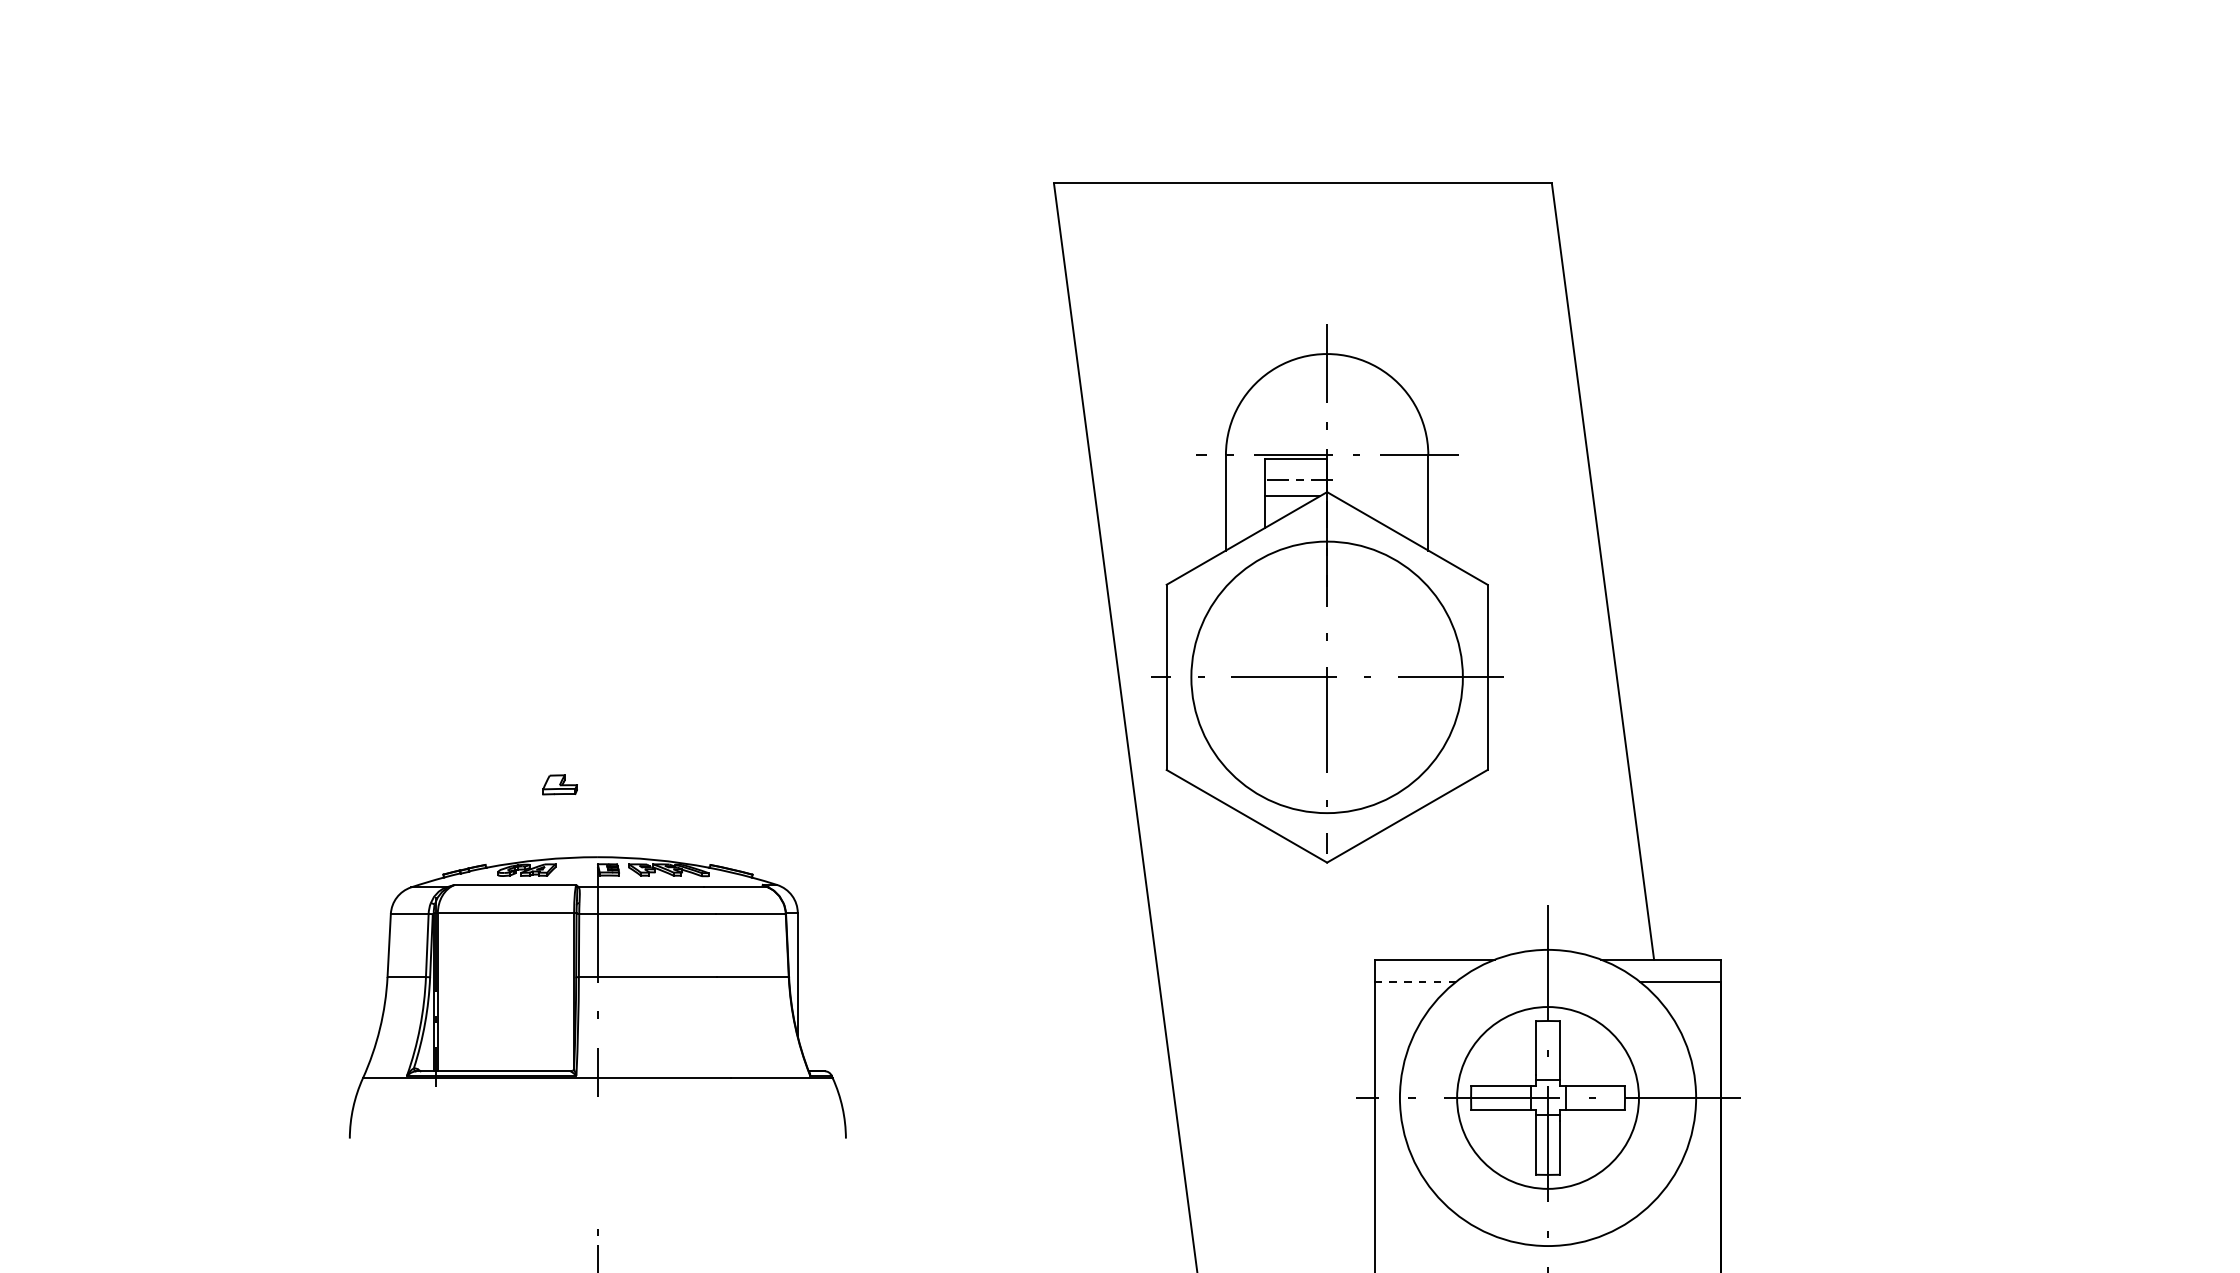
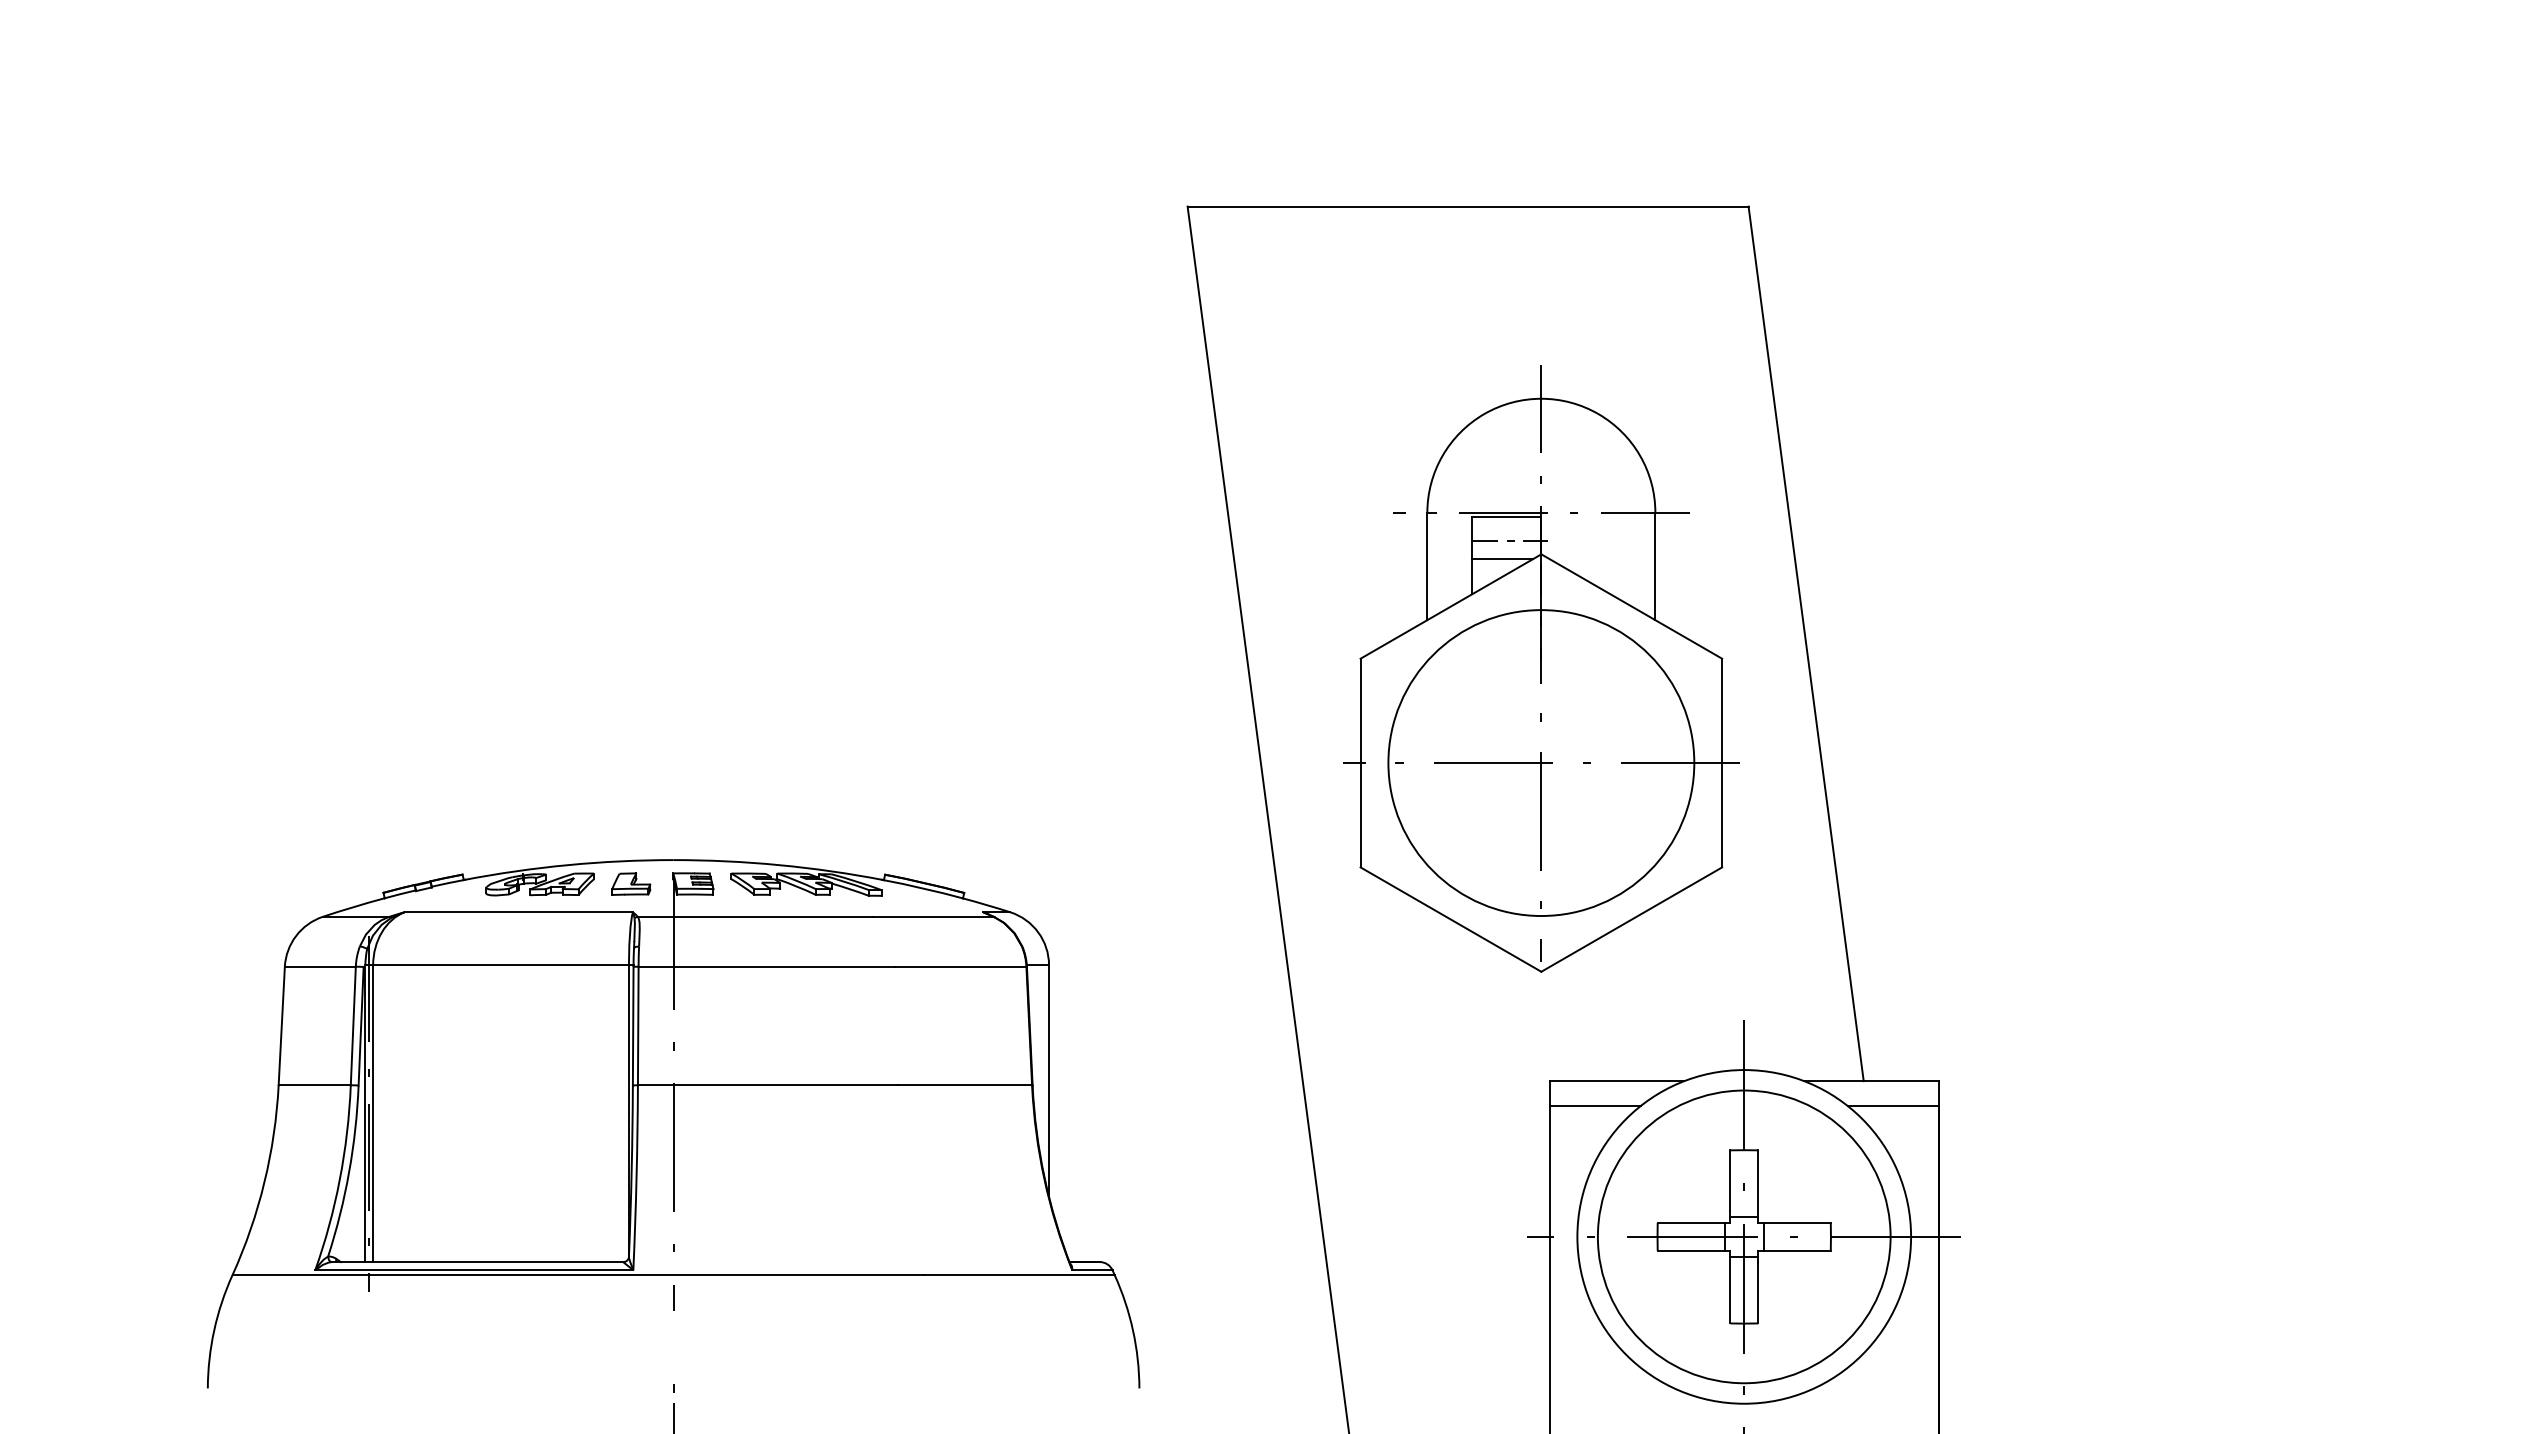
part: (1327, 593) -> (1541, 668), moved
line: (1415, 982) -> (1594, 1106), dashed -> solid
part: (597, 997) -> (673, 1123), size x1.67
circle: (1547, 1097) -> (1743, 1236), size x1.43

